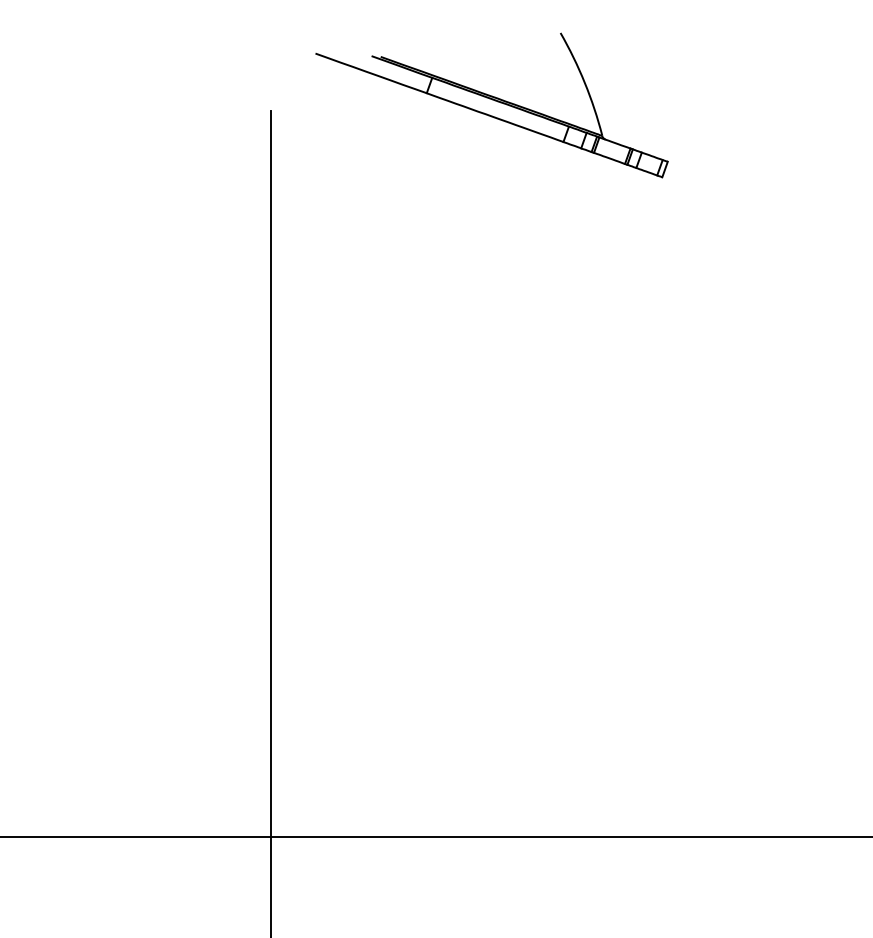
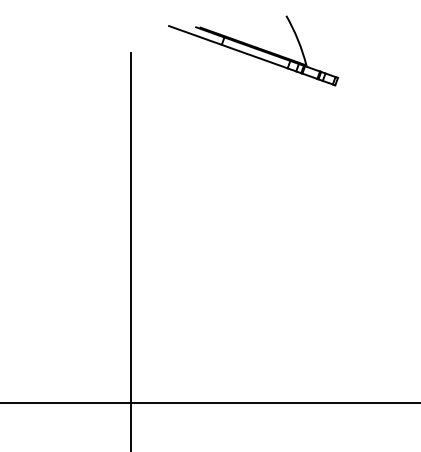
part: (492, 104) -> (253, 50), moved

